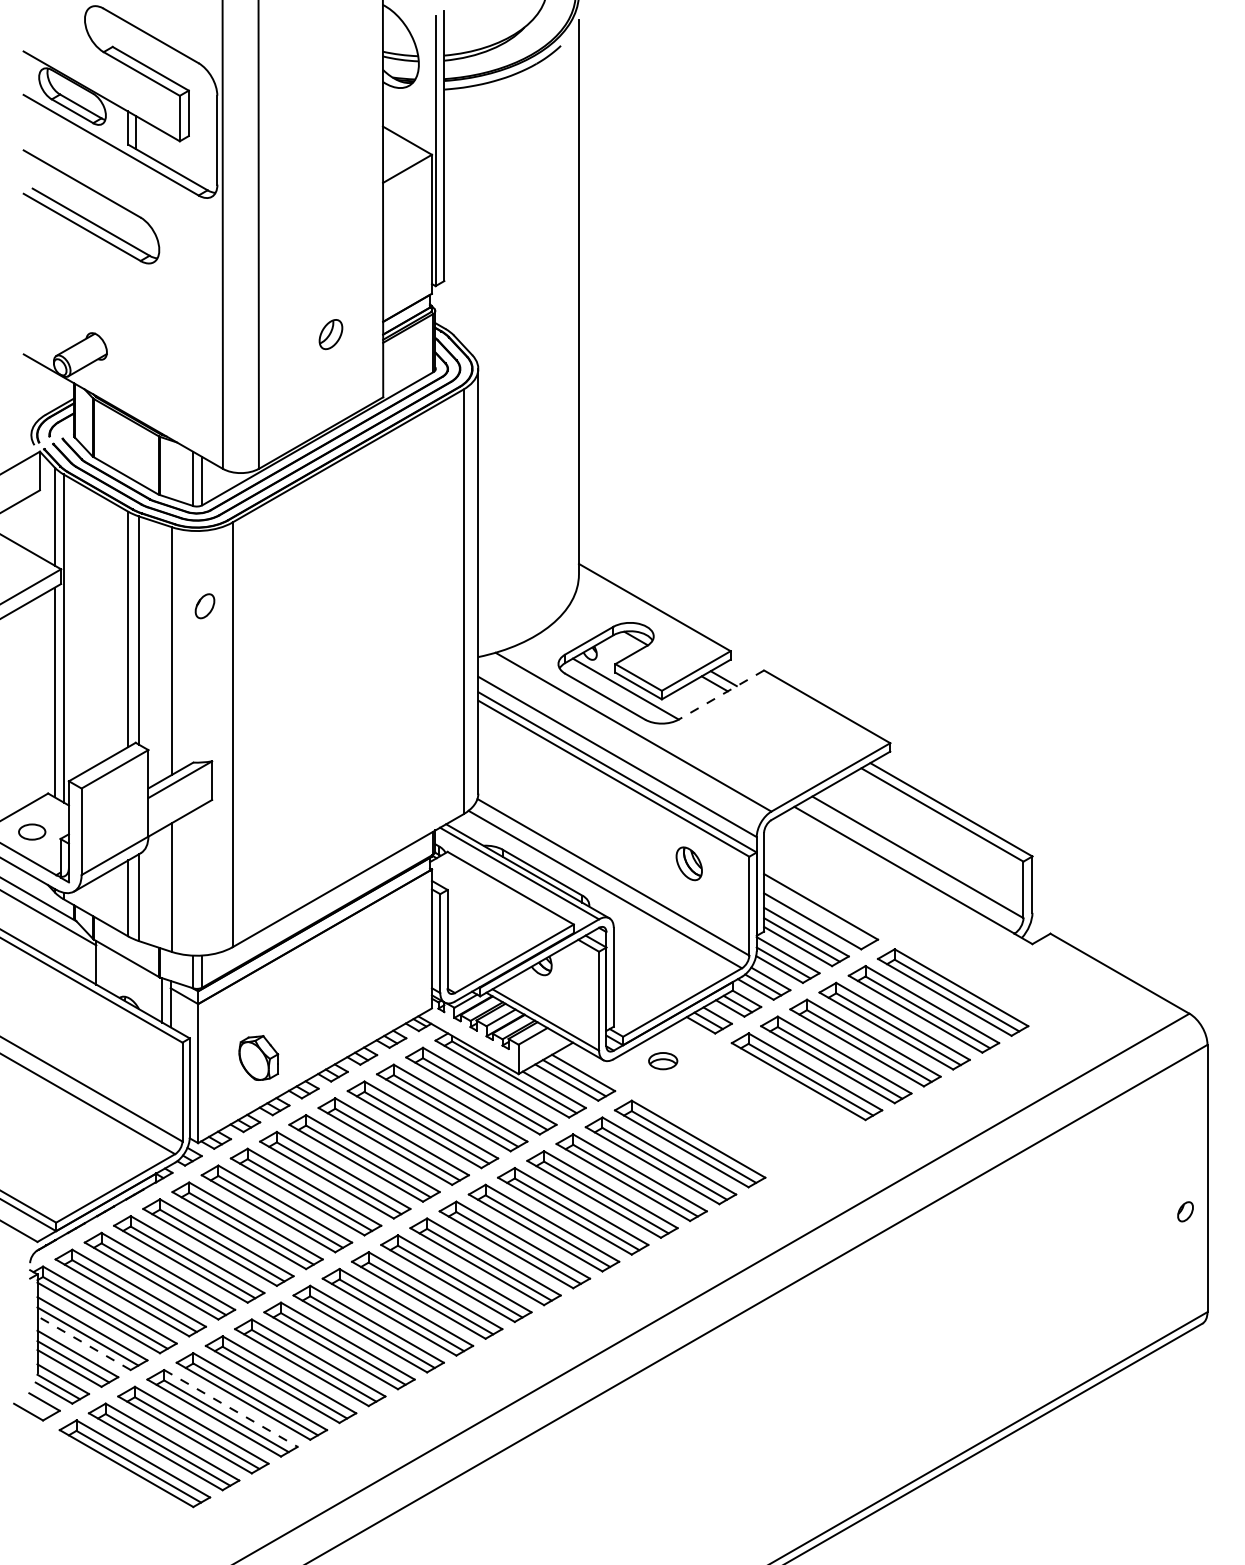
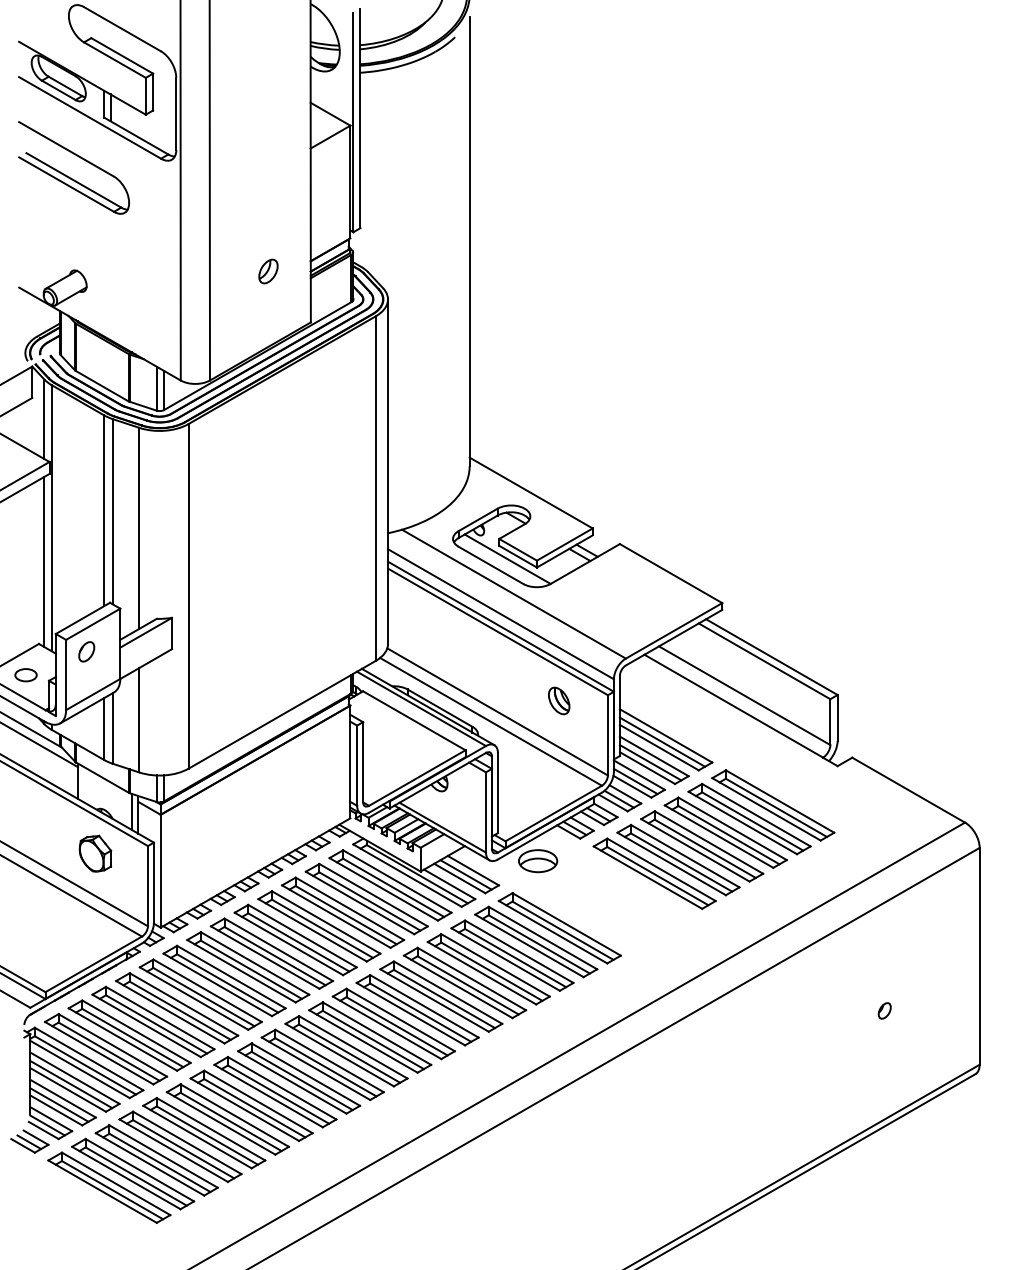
part: (204, 606) -> (86, 652), moved
line: (720, 695) -> (584, 564), dashed -> solid
line: (816, 914) -> (662, 742), added
part: (258, 1057) -> (95, 853), moved
part: (662, 1060) -> (537, 860), size x1.67
part: (1185, 1211) -> (884, 1010), moved
line: (84, 1343) -> (68, 1090), dashed -> solid
line: (35, 1407) -> (28, 1142), added
line: (231, 1408) -> (187, 1142), dashed -> solid

